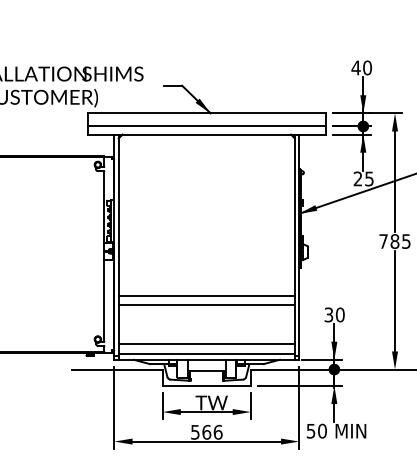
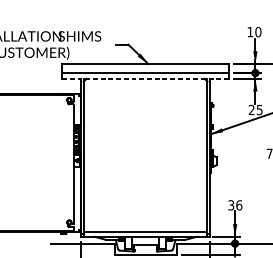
text: (355, 67) -> (249, 31), 40 -> 10
line: (207, 134) -> (146, 78), solid -> dashed
line: (206, 295) -> (145, 191), removed
line: (206, 305) -> (145, 198), removed
text: (340, 314) -> (239, 205), 30 -> 36
line: (206, 343) -> (145, 225), removed

